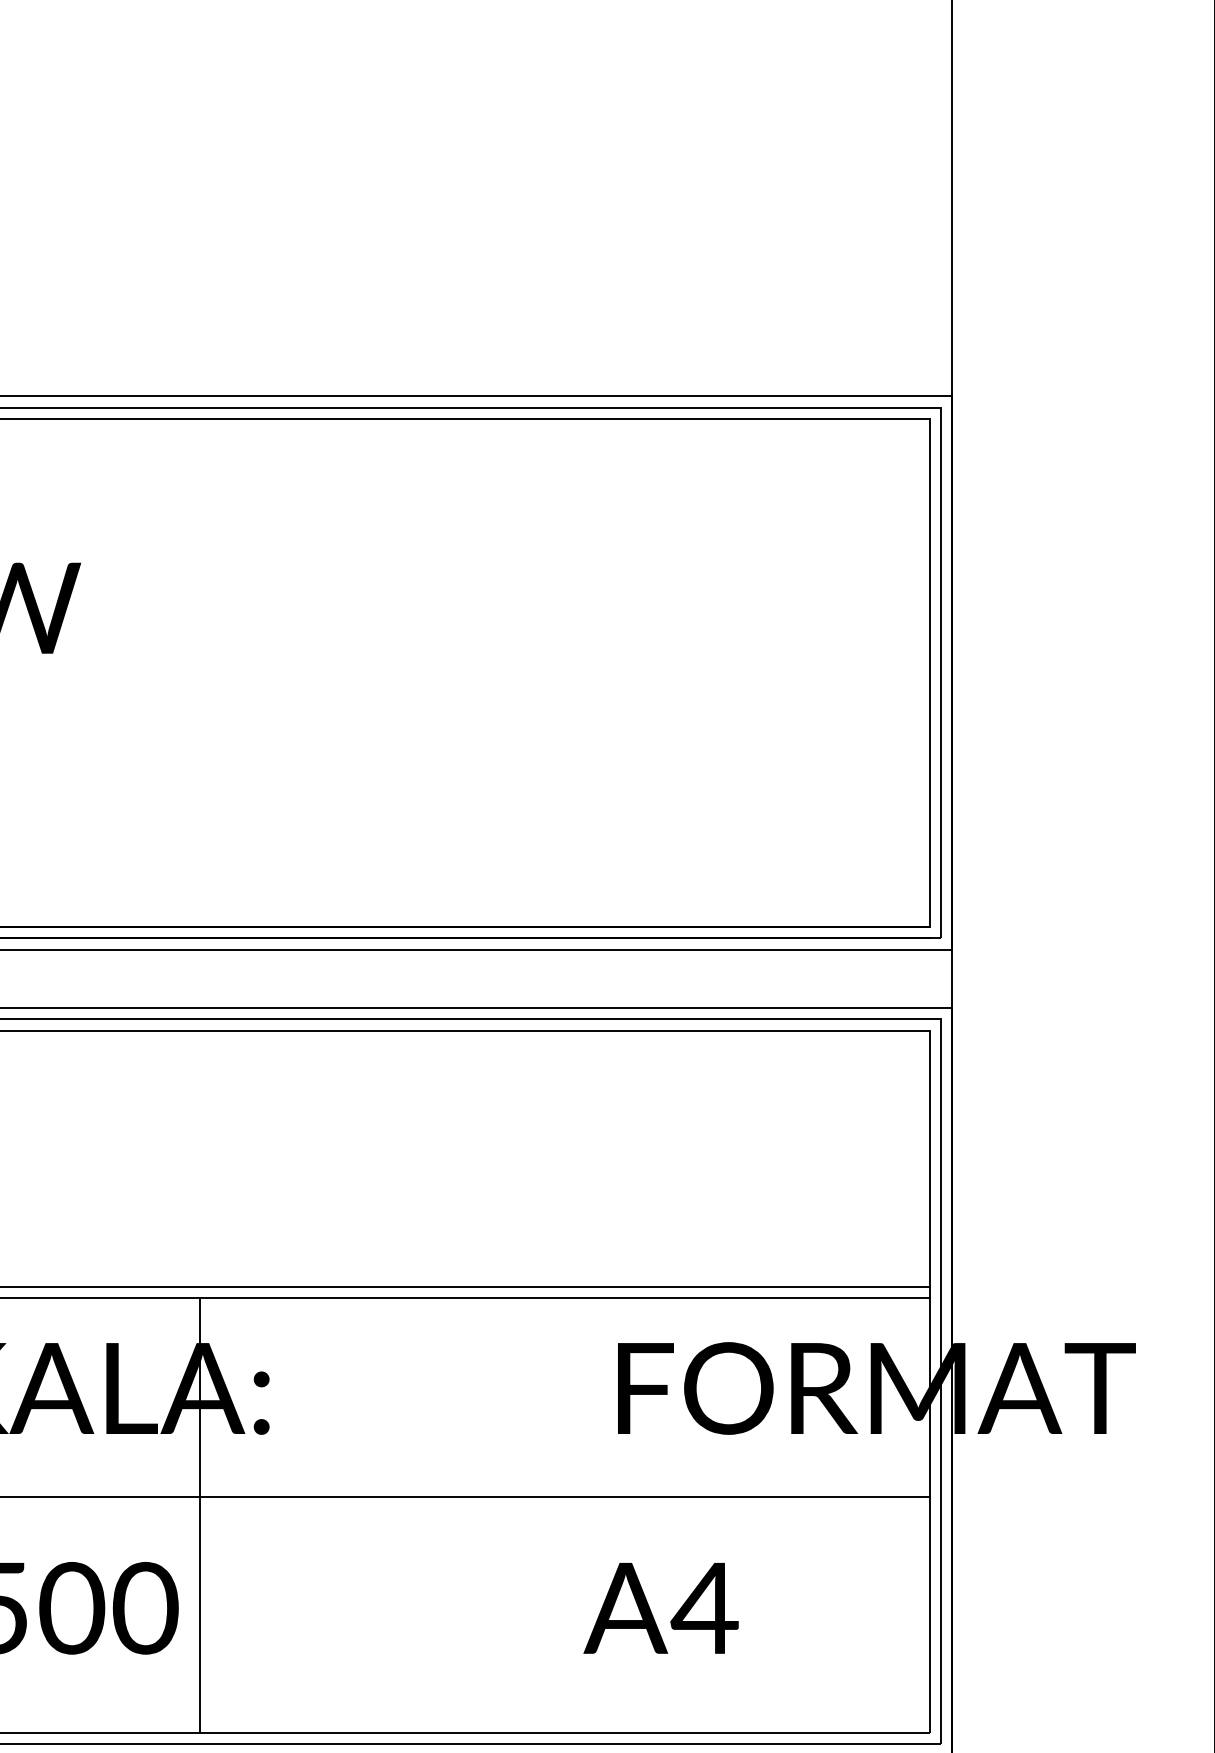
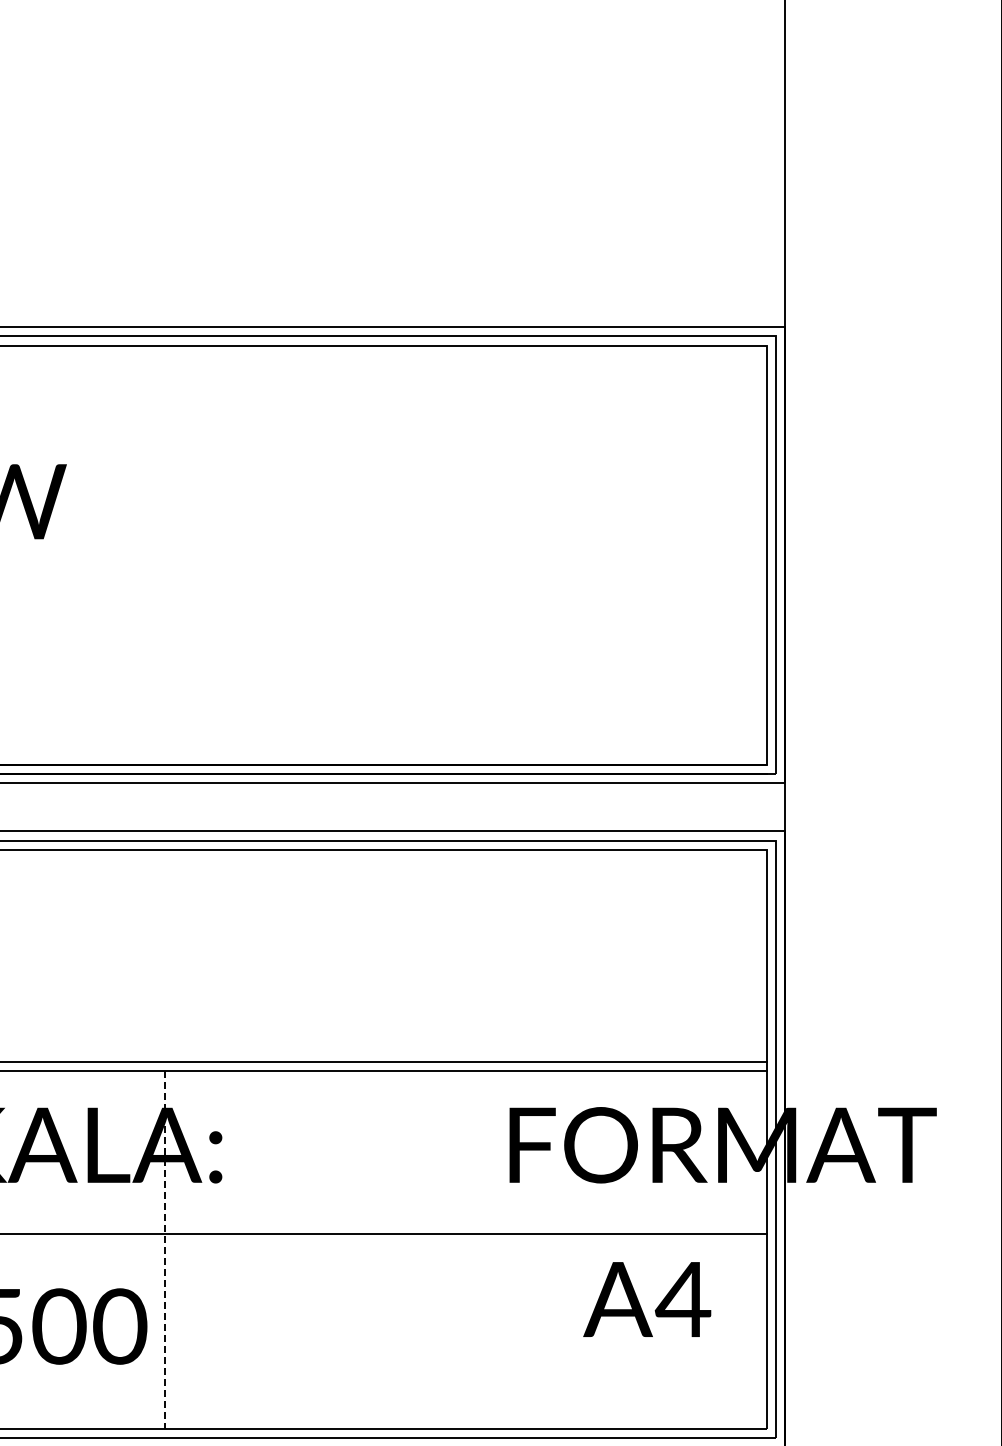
line: (199, 1516) -> (164, 1250), solid -> dashed
text: (661, 1608) -> (647, 1299), moved

